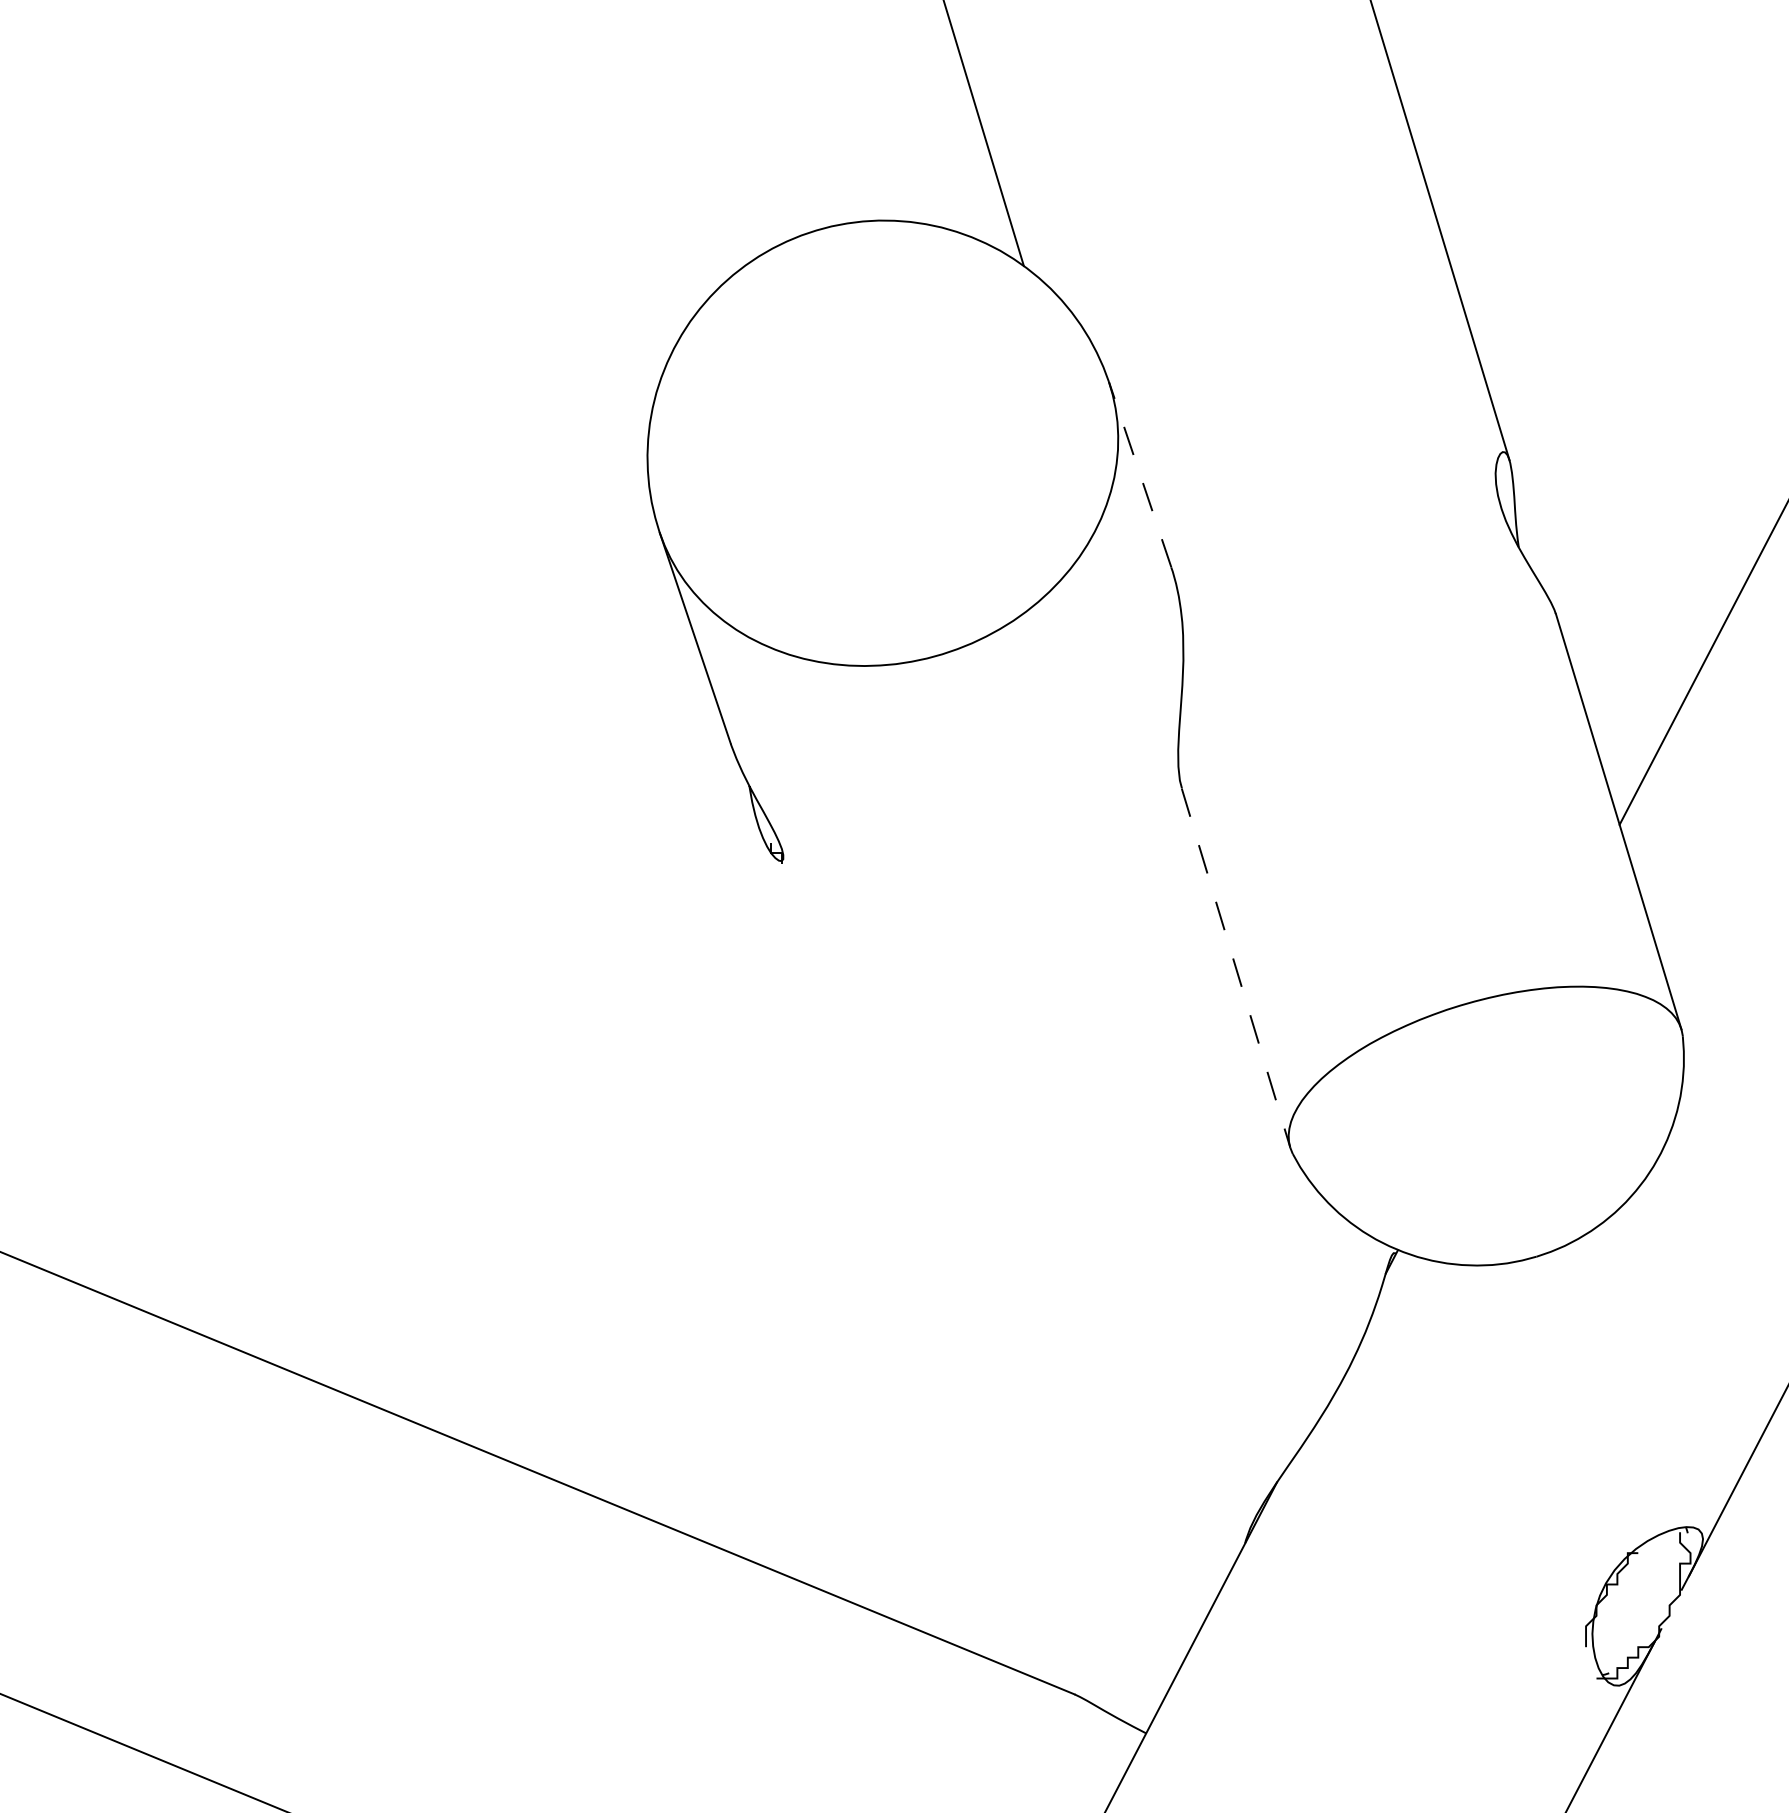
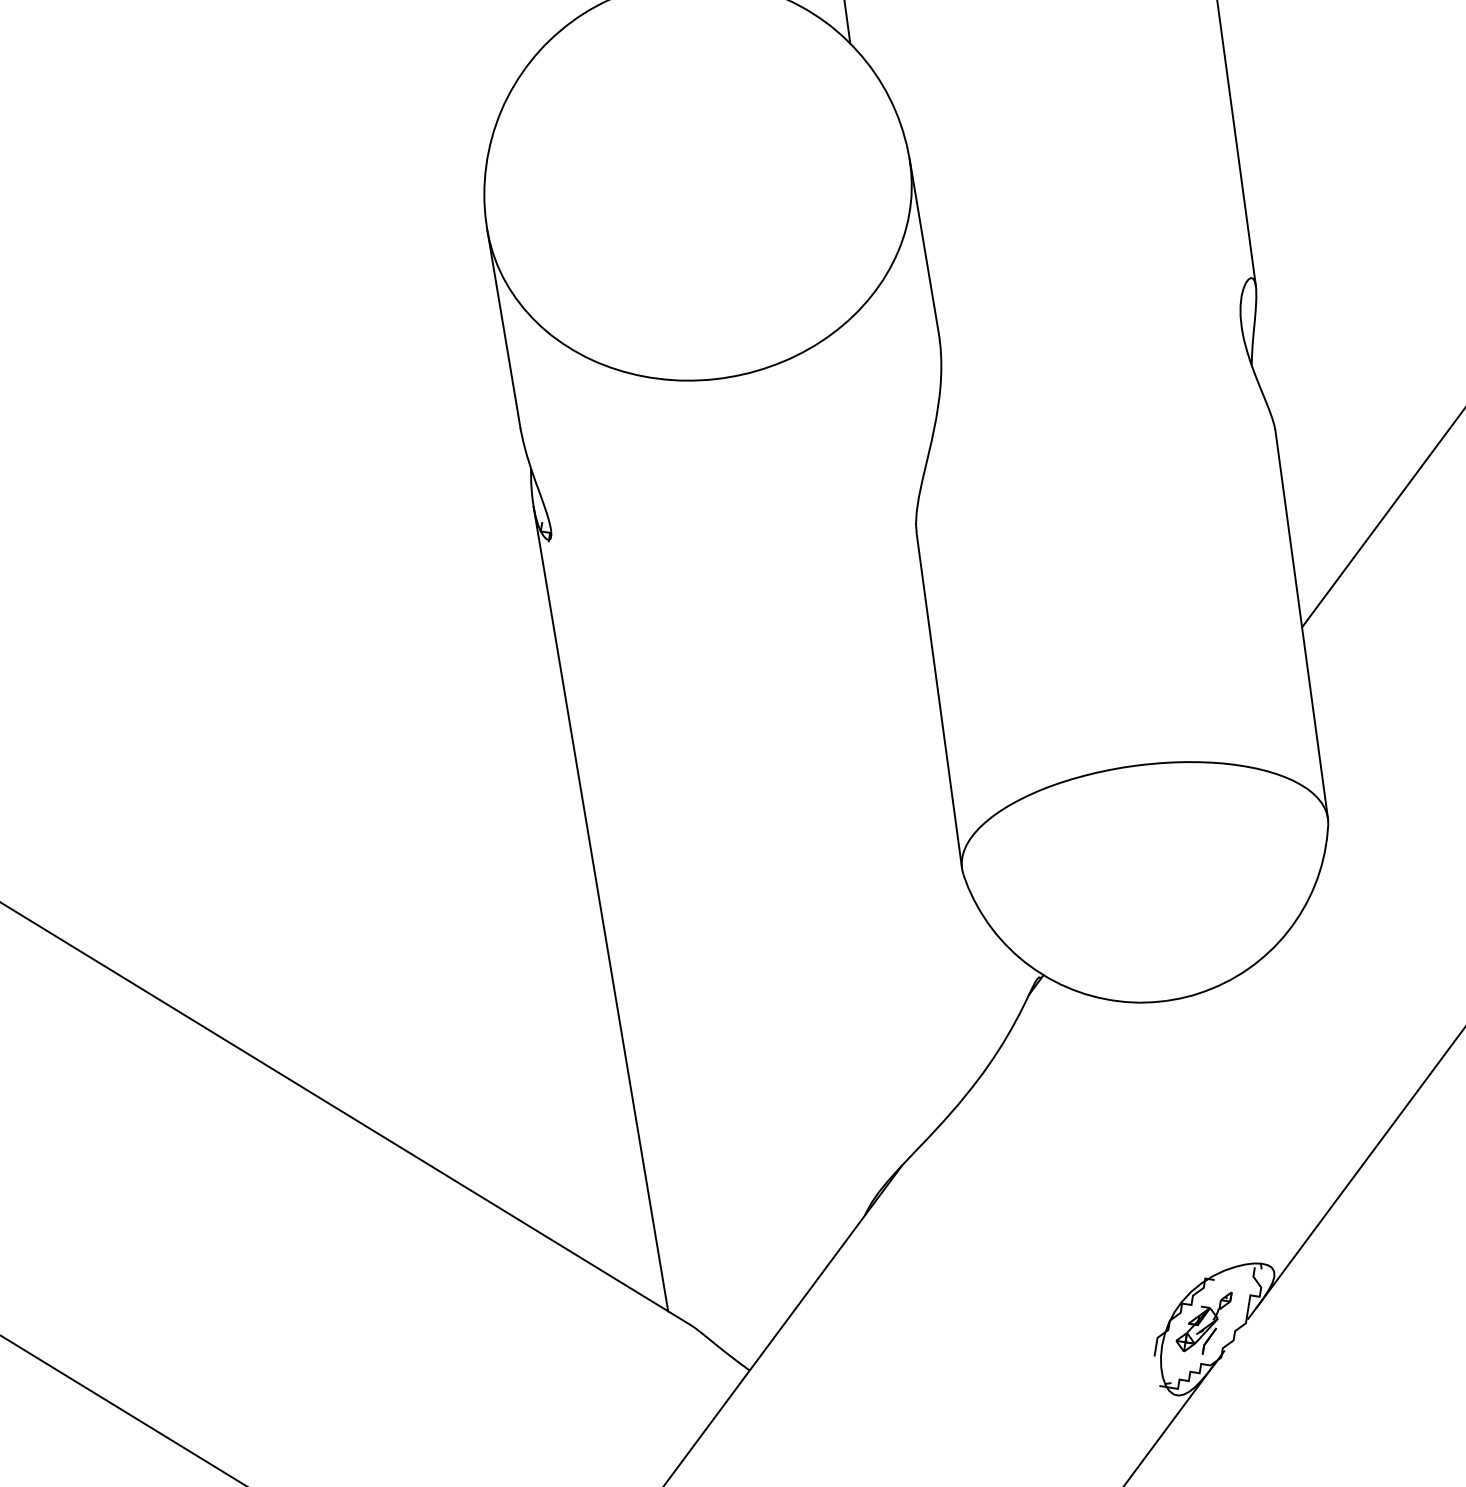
line: (1140, 474) -> (924, 246), dashed -> solid
line: (1236, 968) -> (939, 700), dashed -> solid
line: (902, 1254) -> (600, 908), added
part: (1632, 1600) -> (1202, 1321), added

